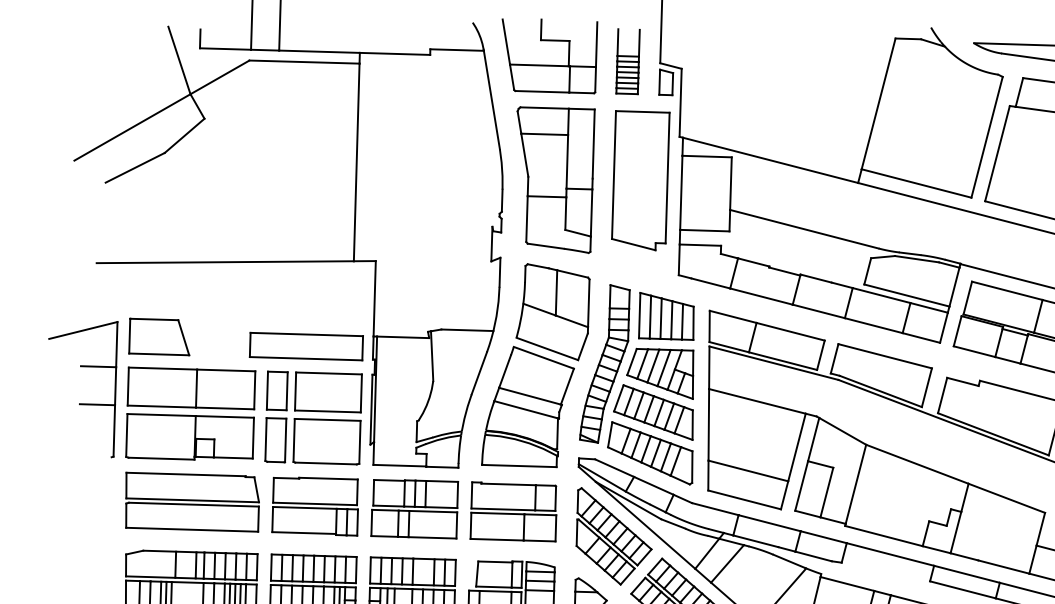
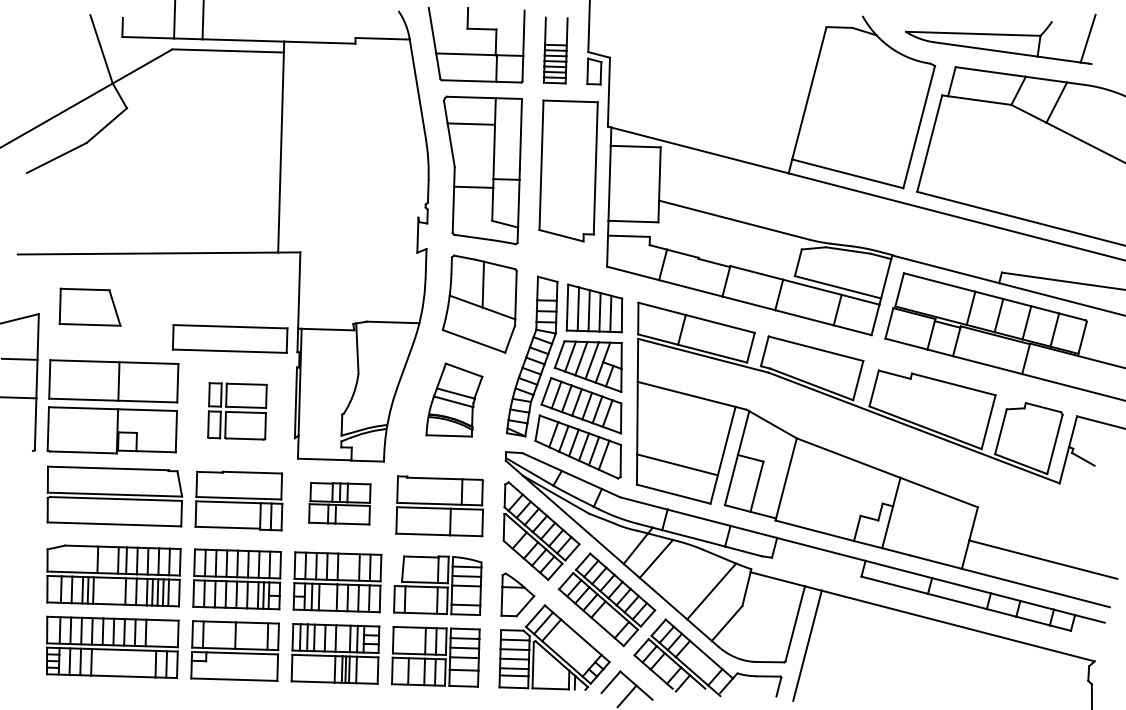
part: (158, 336) -> (89, 306), moved
part: (528, 406) -> (454, 399), size x0.6
part: (313, 418) -> (237, 411), size x0.6
part: (414, 509) -> (339, 503), size x0.7

